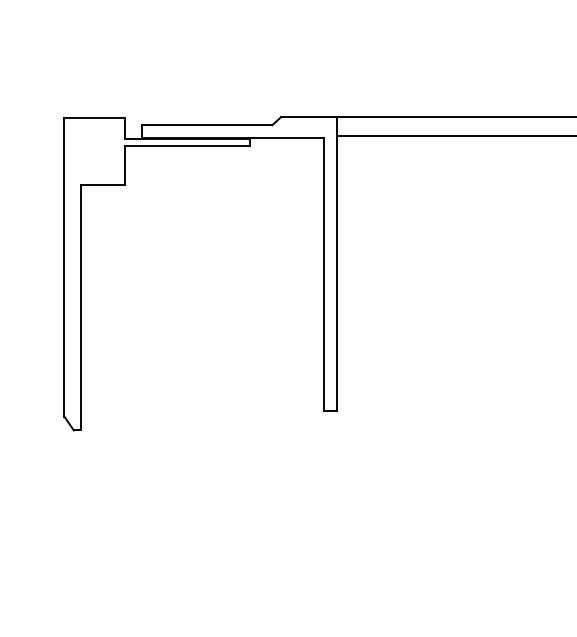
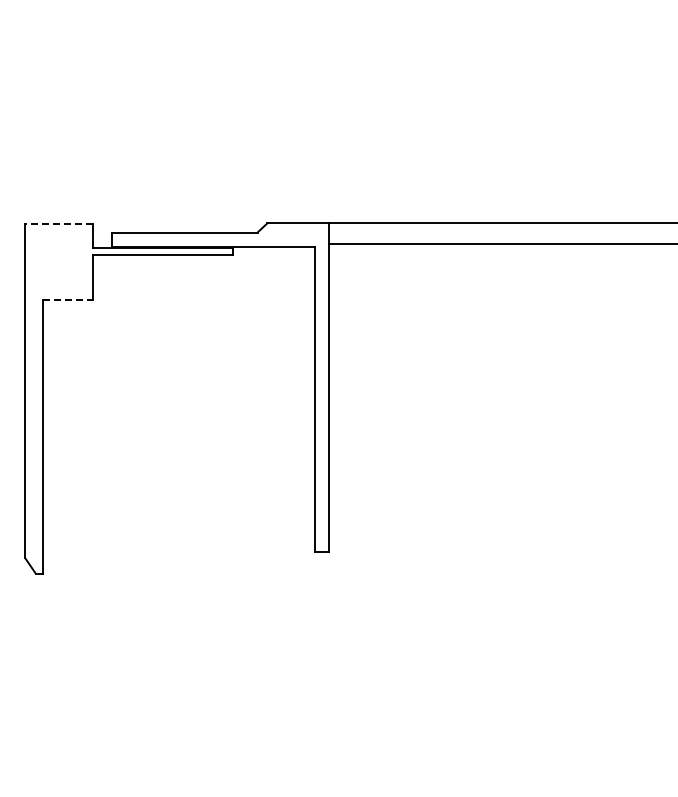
line: (95, 117) -> (59, 224), solid -> dashed
line: (103, 185) -> (68, 299), solid -> dashed

